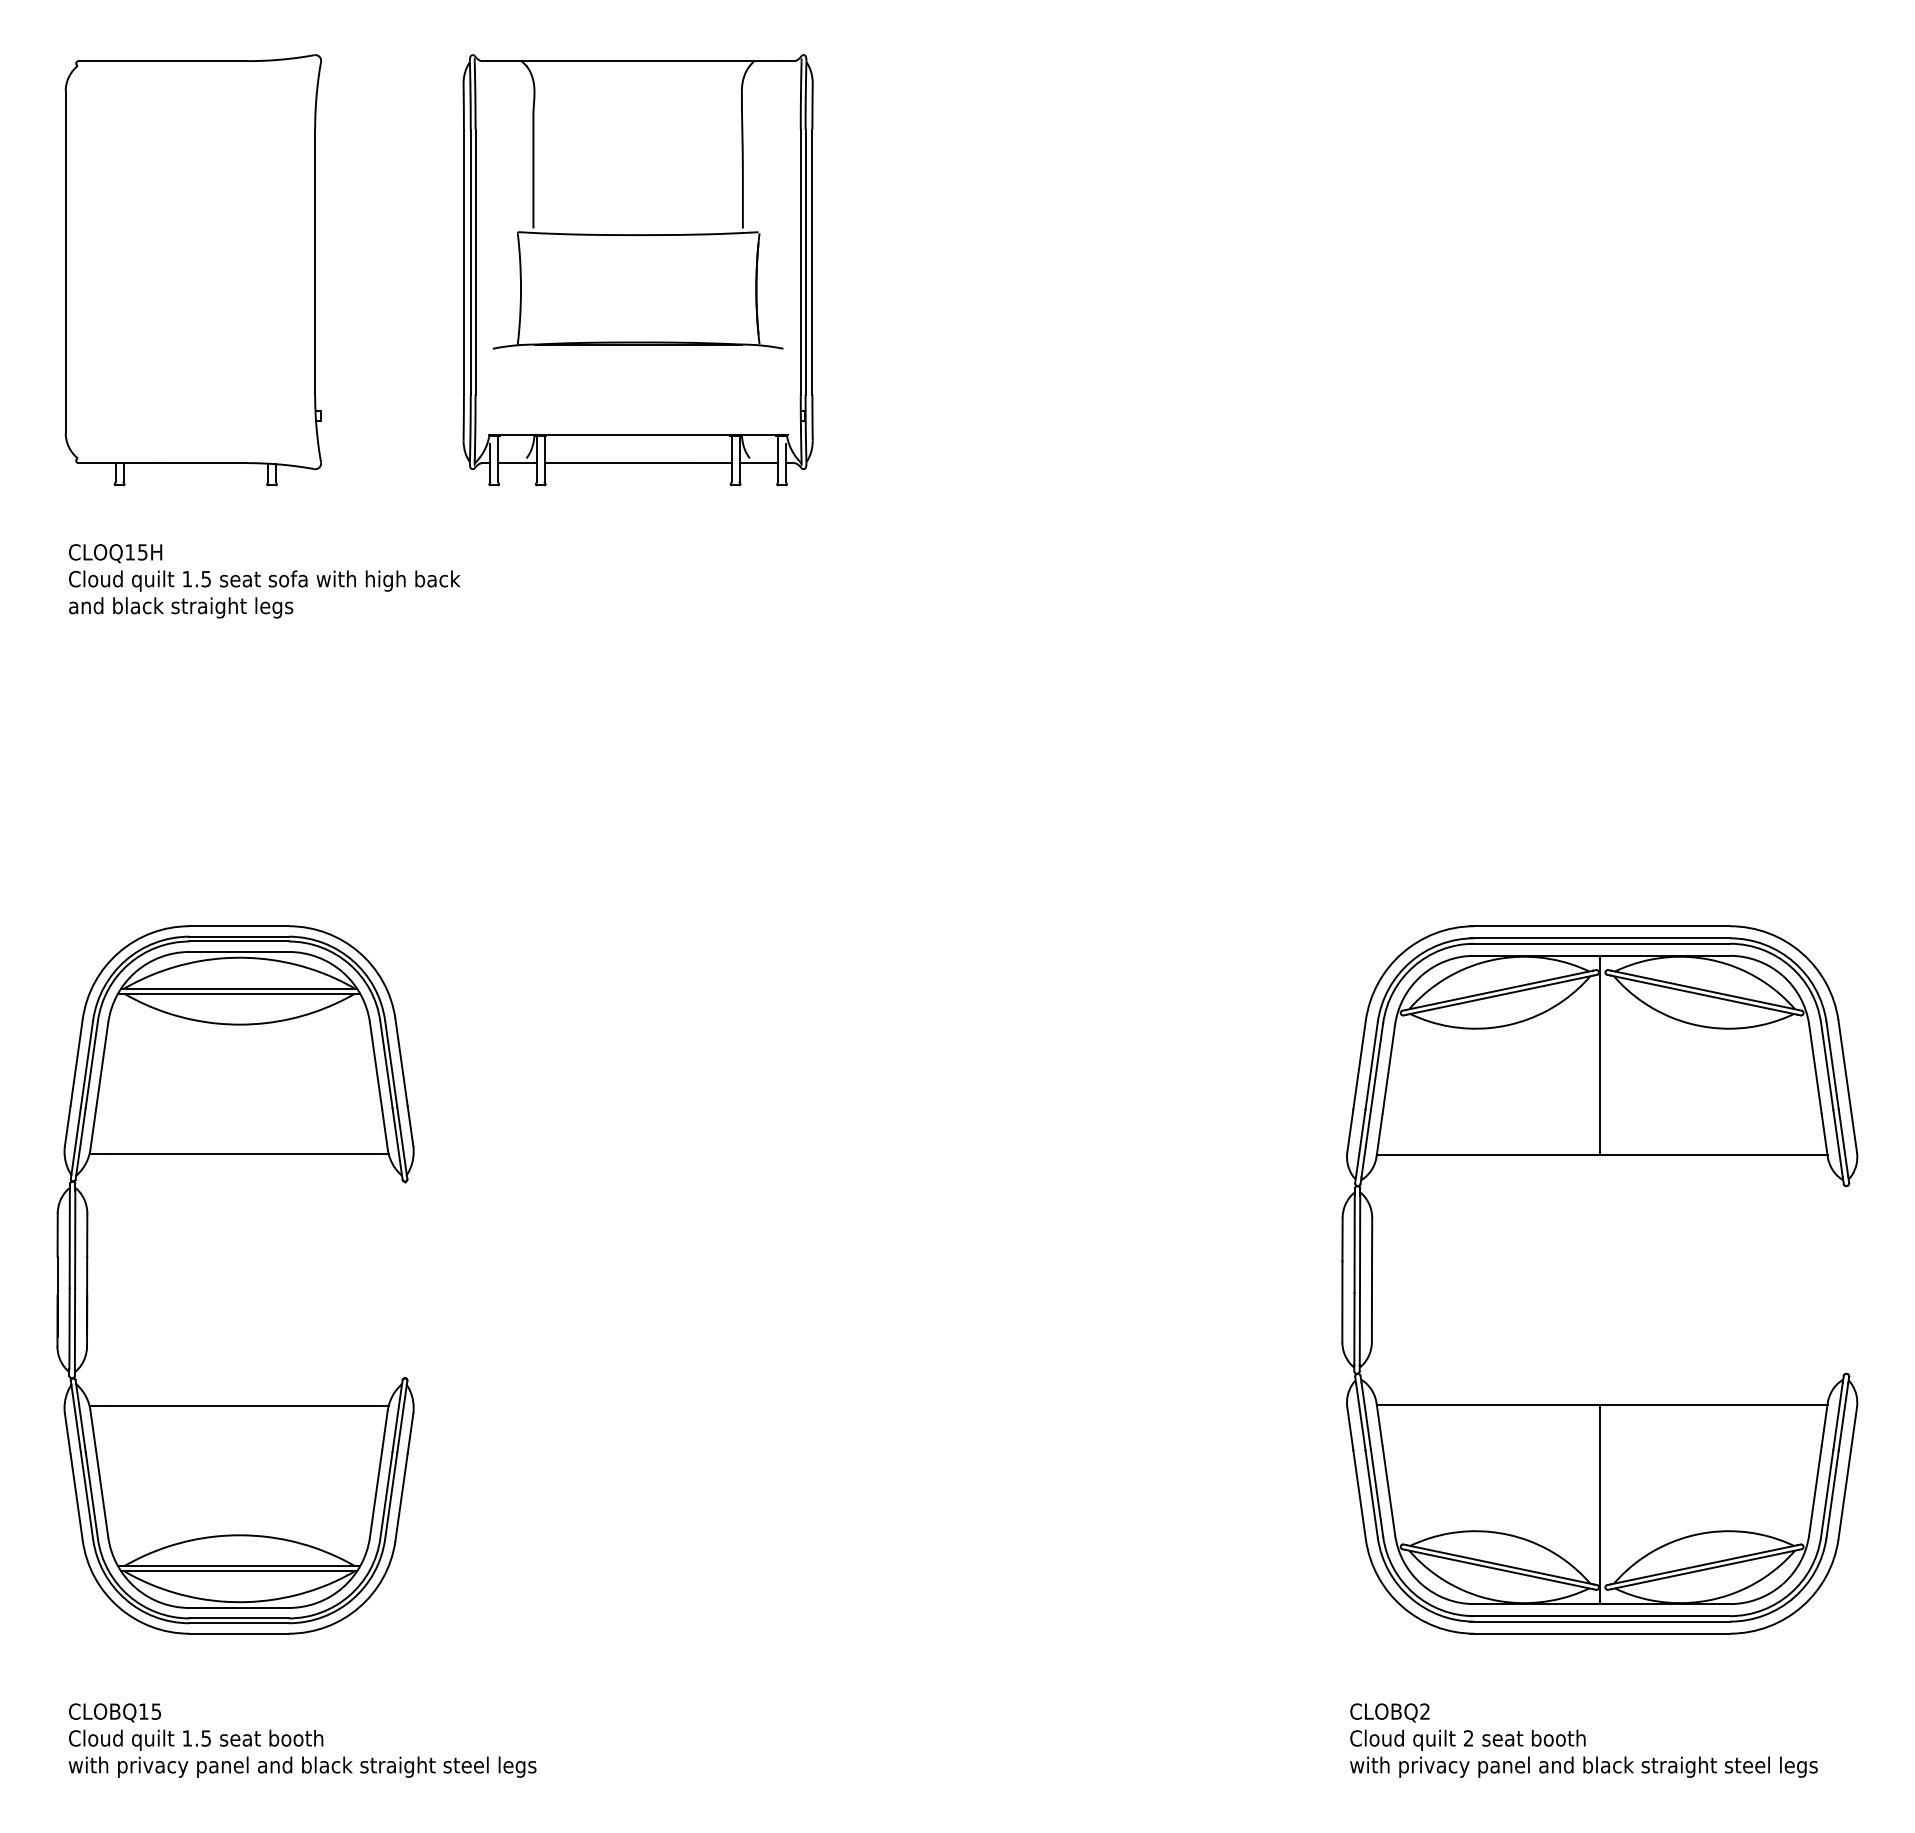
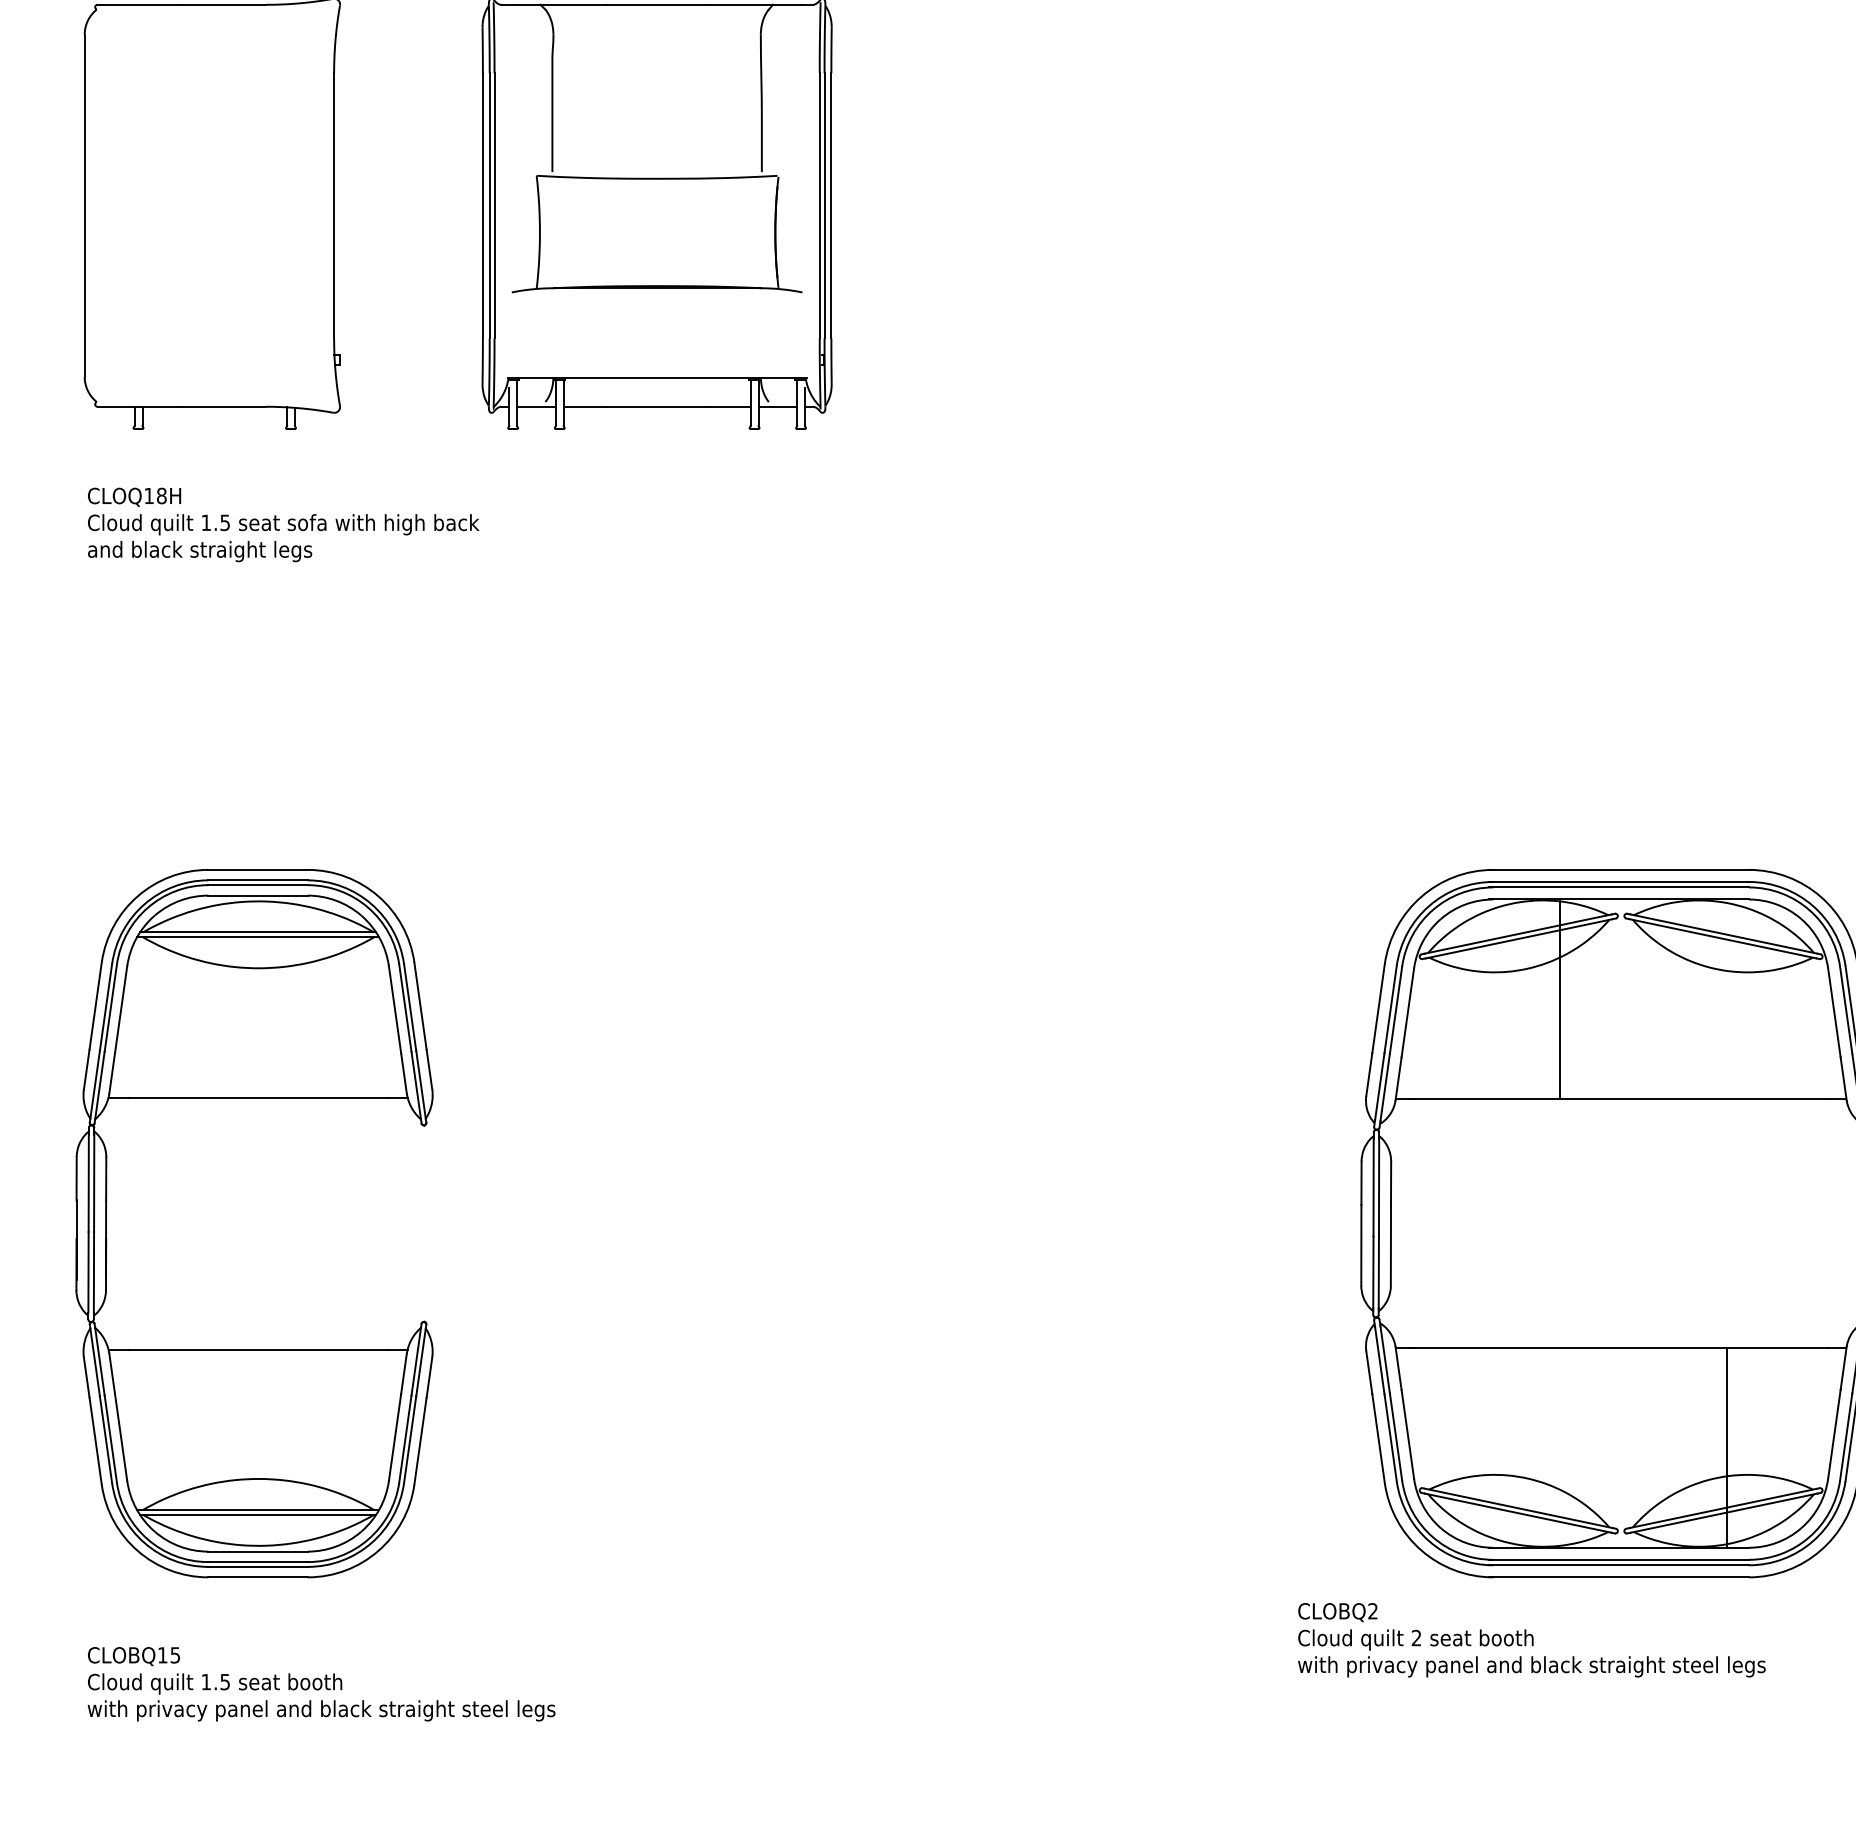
text: (142, 552) -> (161, 496), CLOQ15H -> CLOQ18H
line: (1599, 1055) -> (1559, 999), moved
line: (1599, 1504) -> (1726, 1448), moved
text: (1583, 1740) -> (1531, 1640), moved

